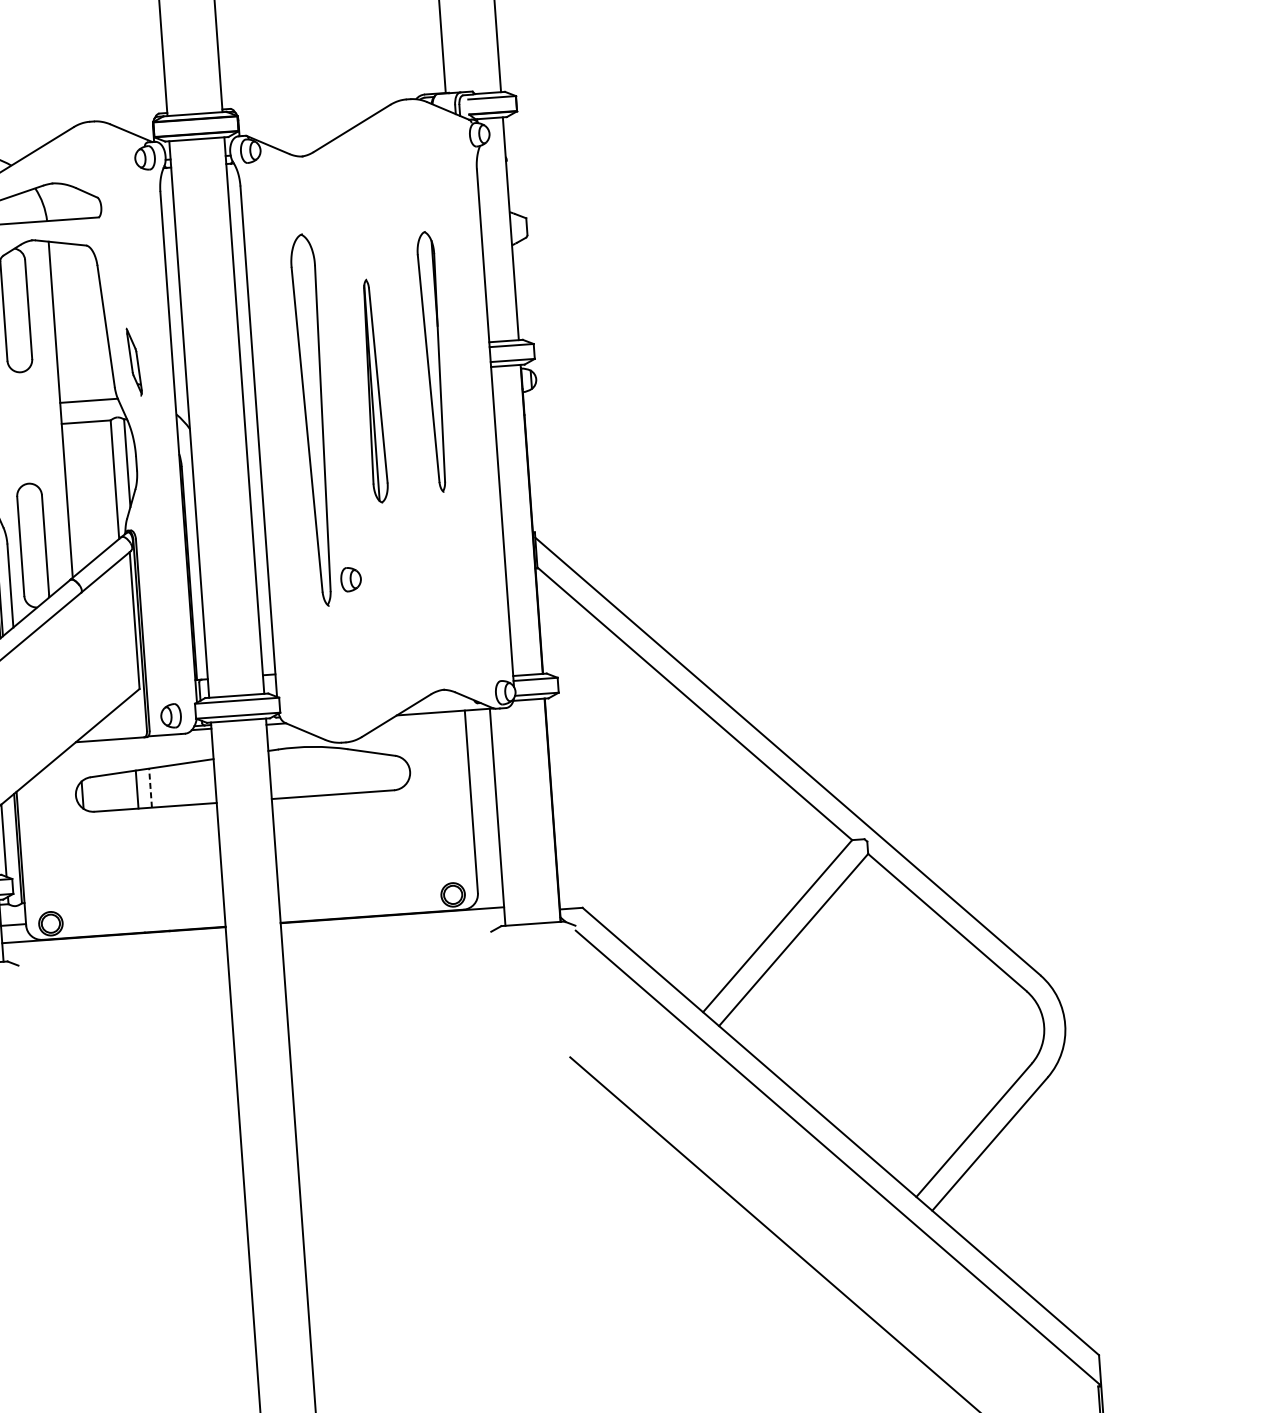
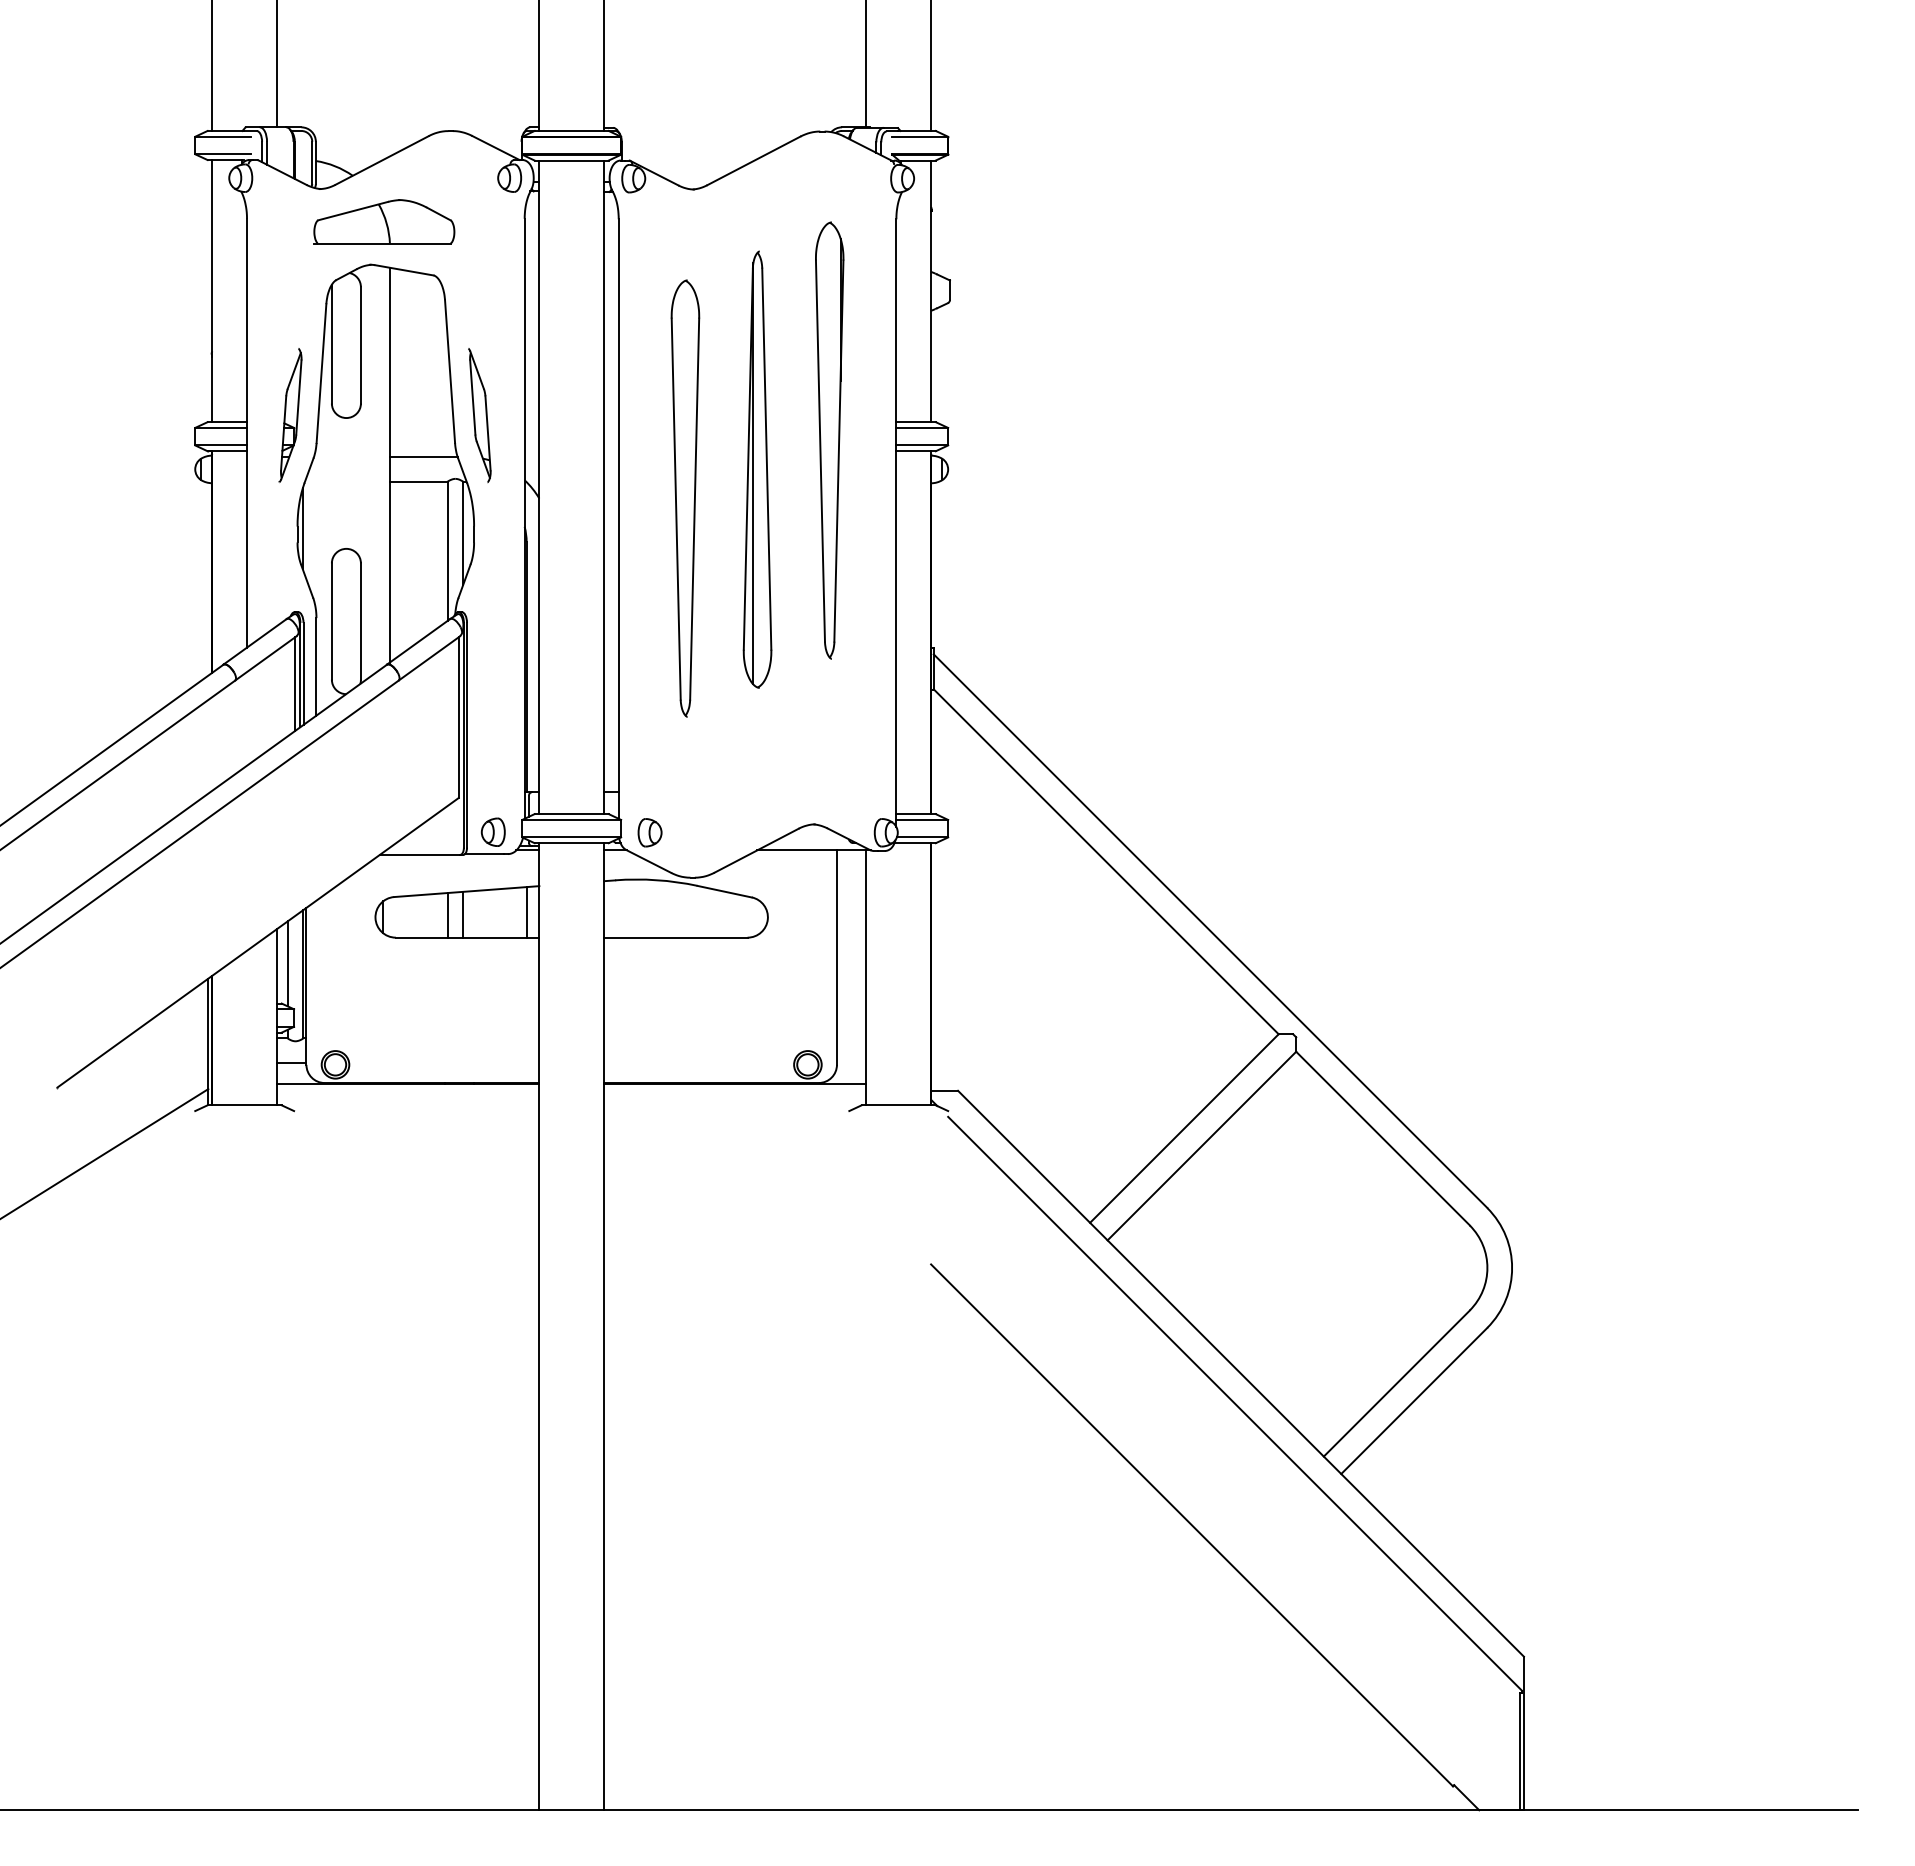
part: (433, 361) -> (829, 440), size x1.43
part: (133, 362) -> (479, 415), size x1.67
part: (373, 391) -> (757, 469), size x1.67
part: (350, 579) -> (649, 832), moved
line: (204, 782) -> (526, 912), added
line: (150, 787) -> (463, 914), dashed -> solid

